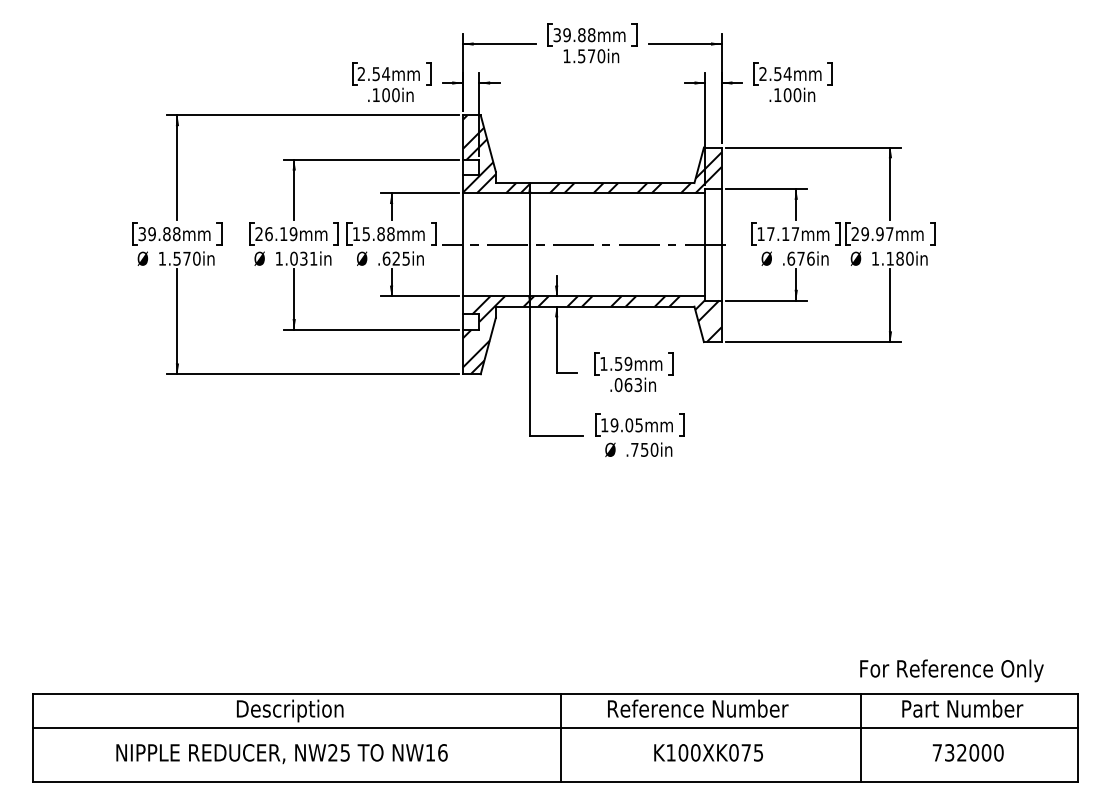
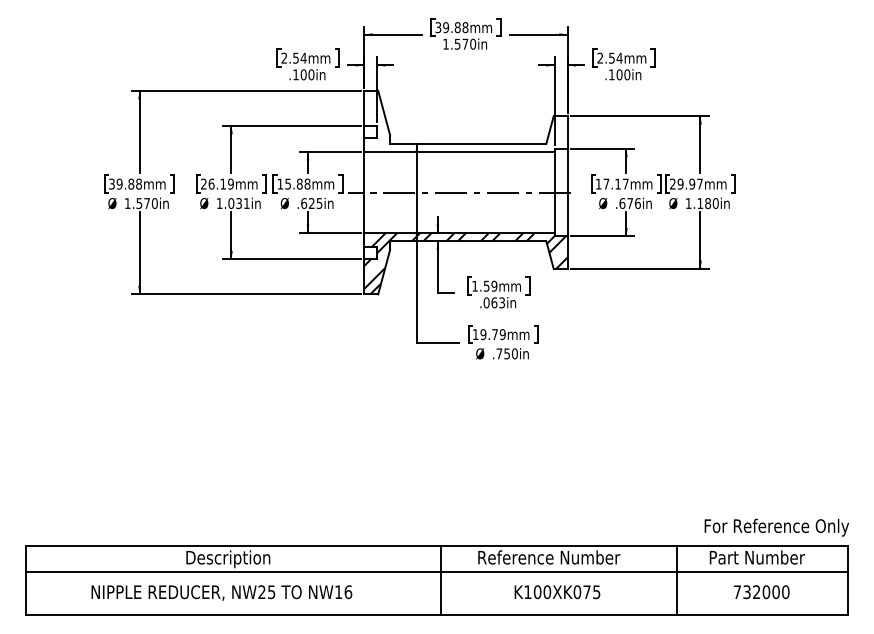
hatch: (591, 154) -> (465, 121), removed
text: (633, 425) -> (498, 334), 19.05mm -> 19.79mm
text: (951, 670) -> (776, 527), moved

